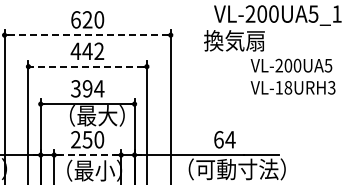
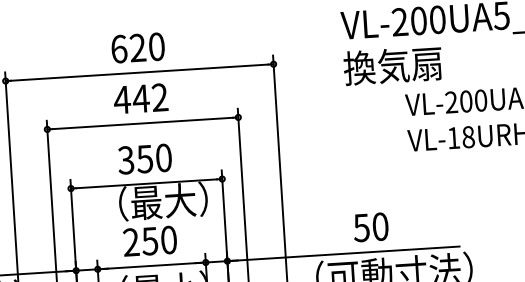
line: (87, 35) -> (139, 73), dashed -> solid
text: (234, 40) -> (392, 65), moved
line: (87, 66) -> (142, 123), dashed -> solid
text: (93, 88) -> (154, 158), 394 -> 350
text: (224, 139) -> (370, 226), 64 -> 50
line: (88, 155) -> (153, 266), dashed -> solid

